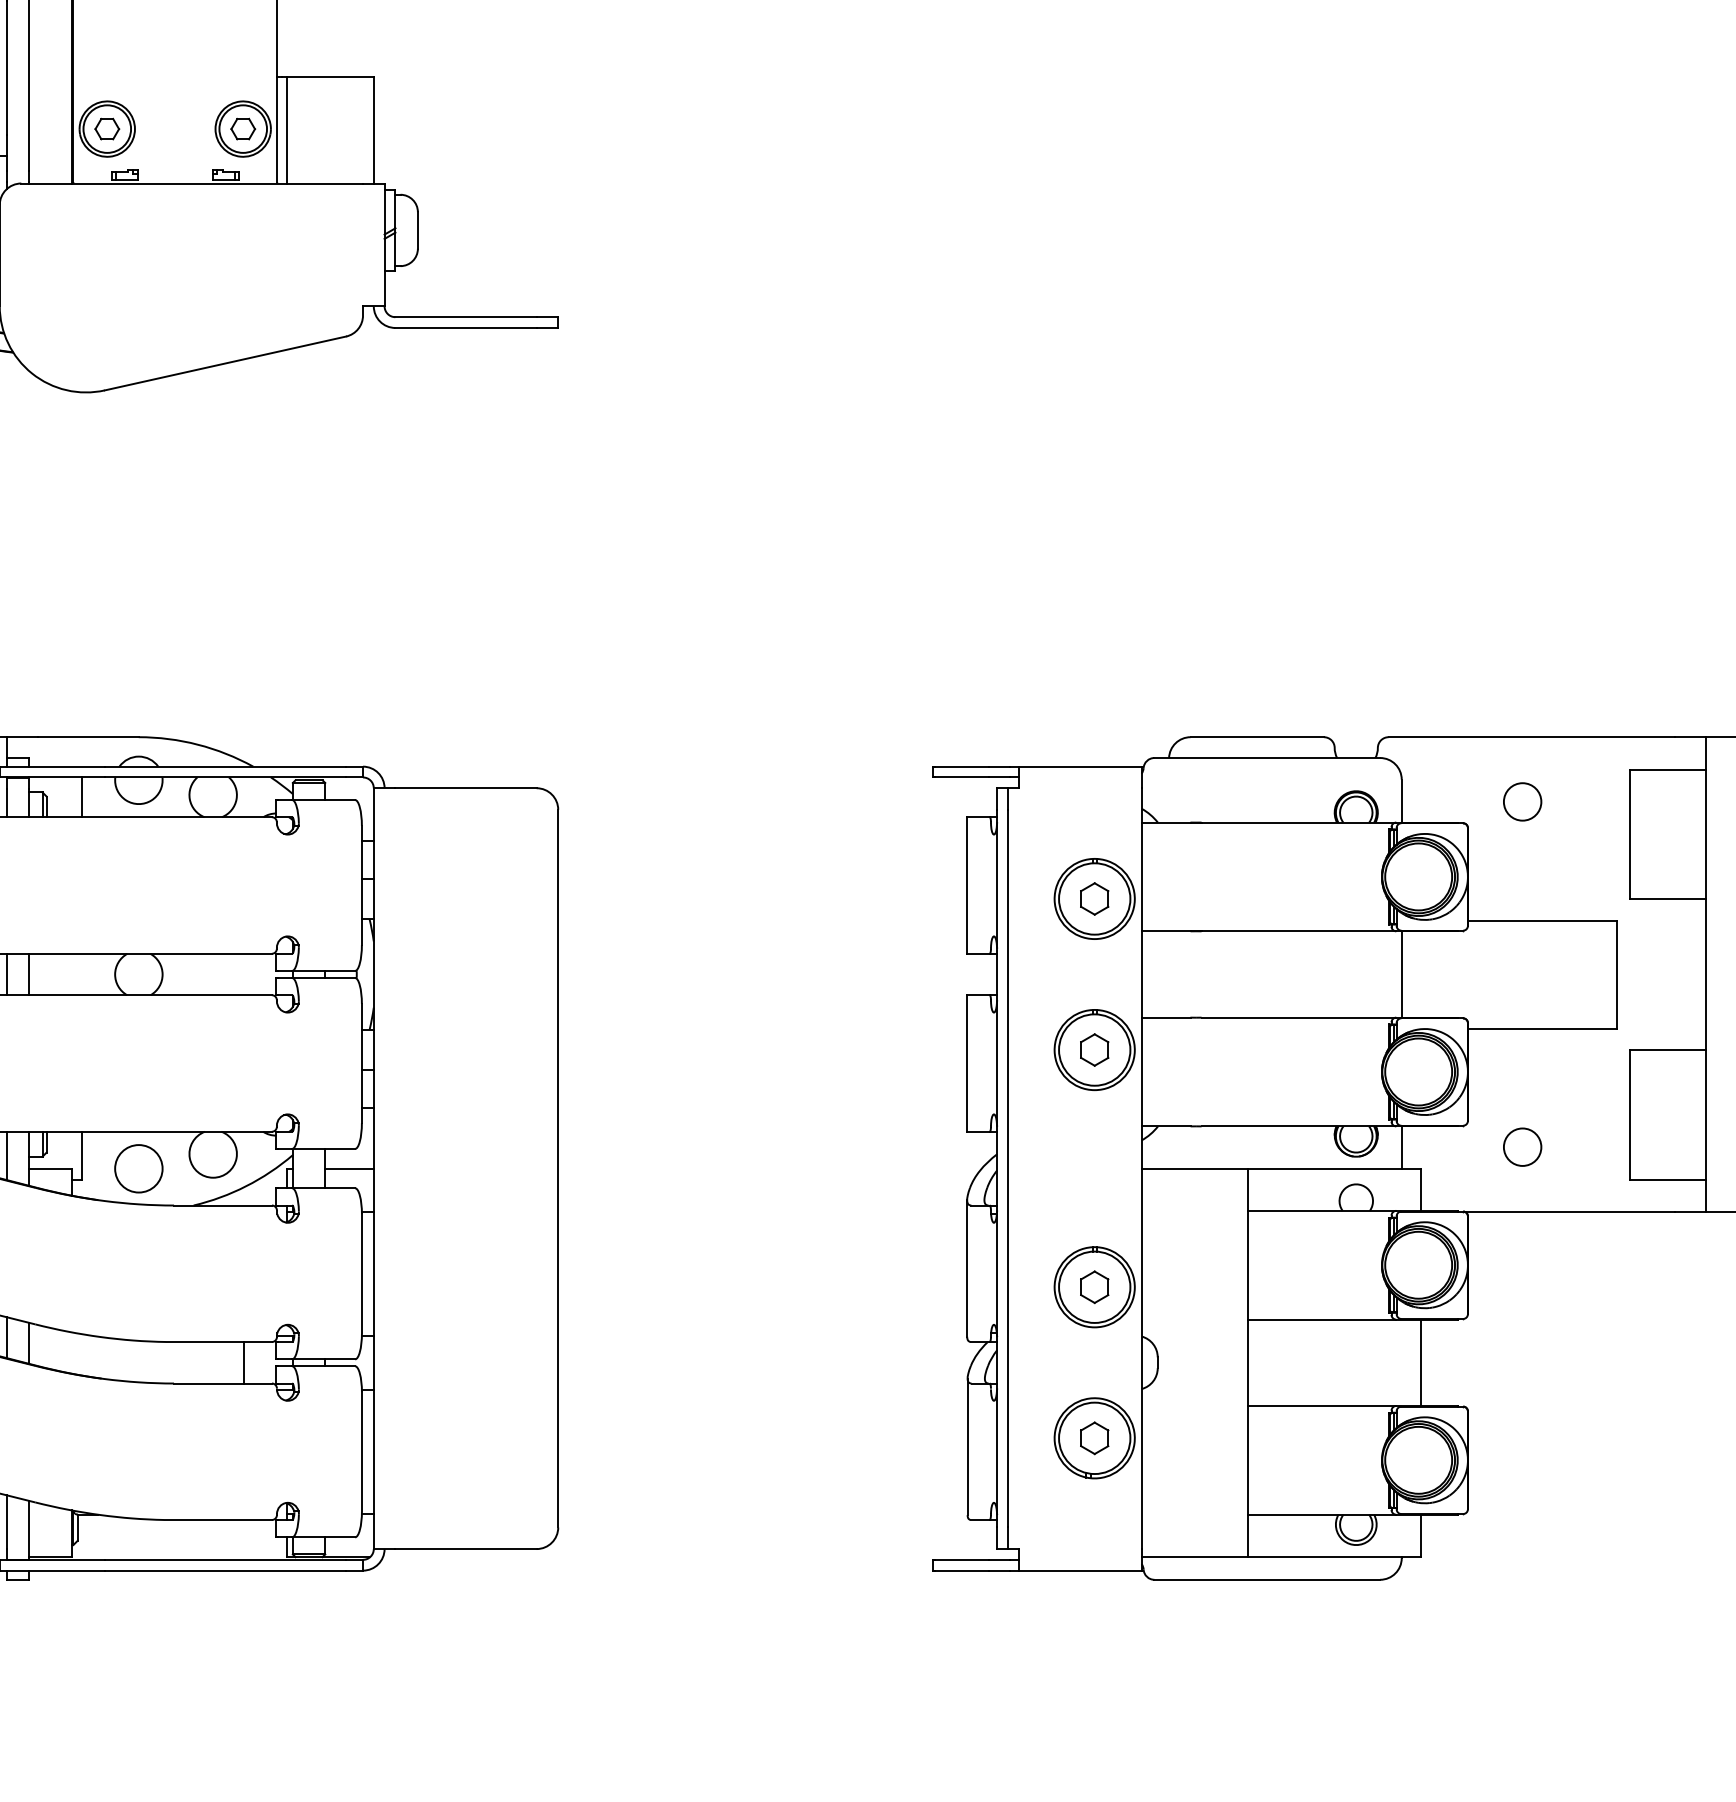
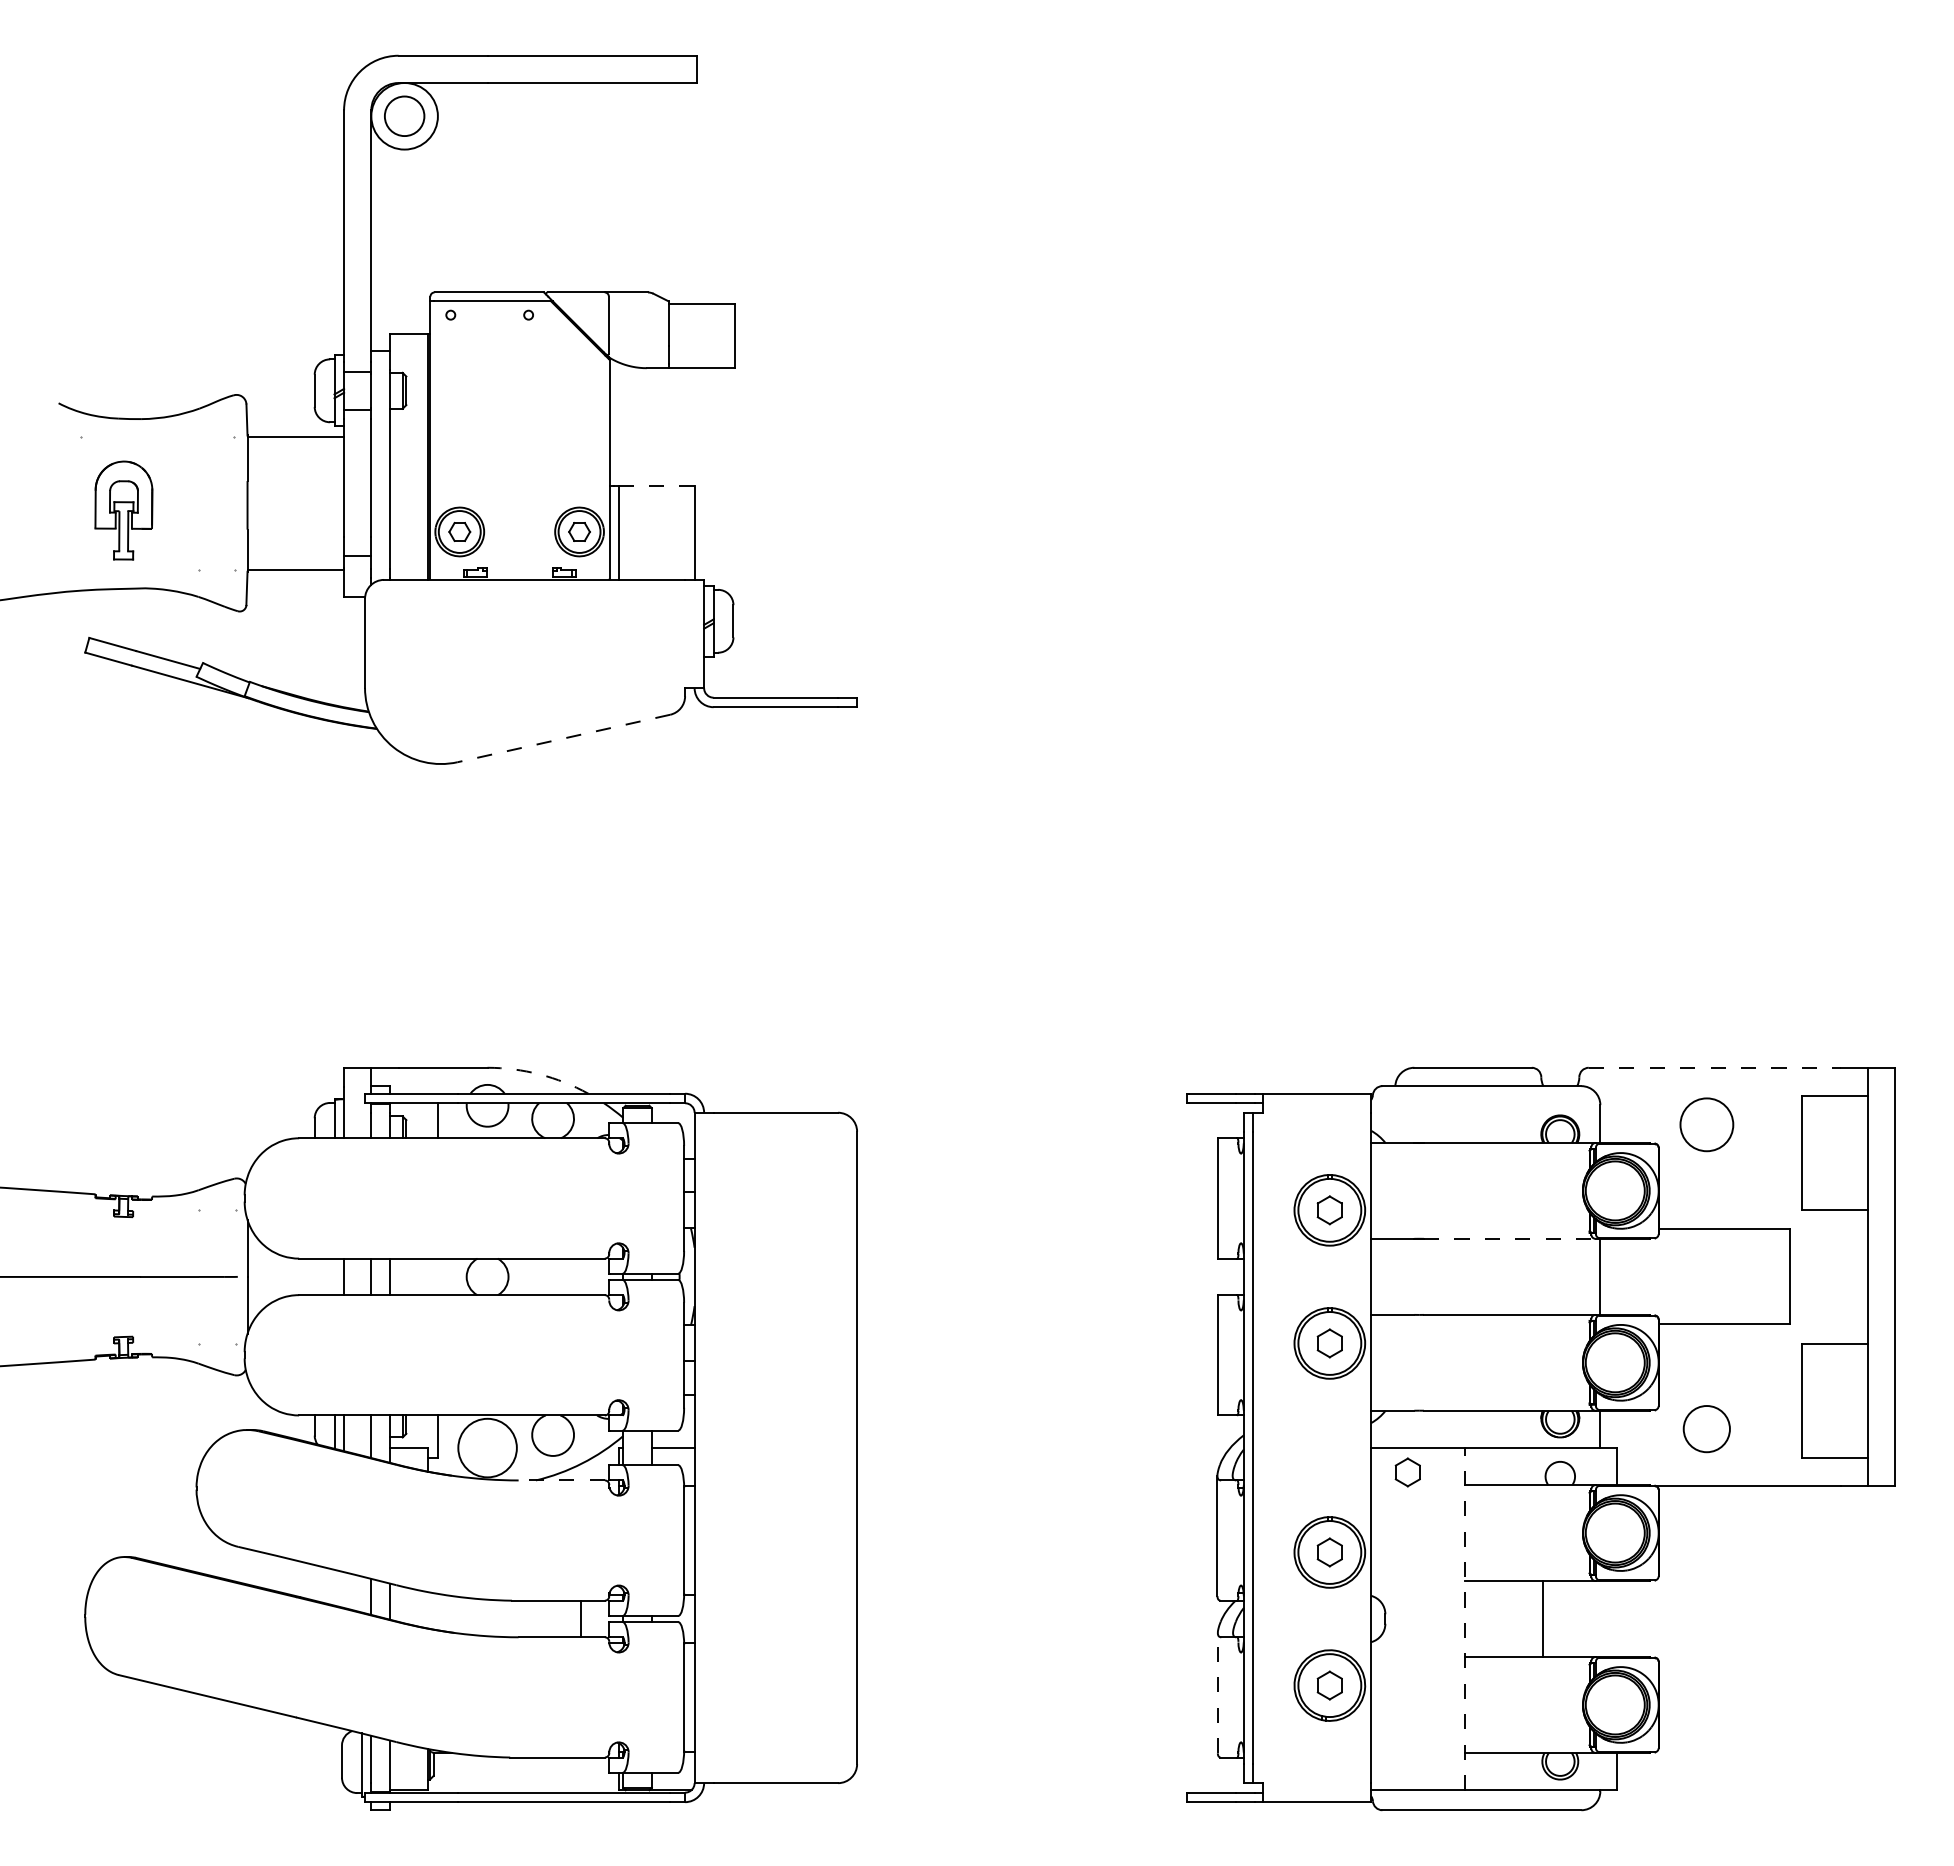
line: (330, 76) -> (656, 485), solid -> dashed
line: (224, 363) -> (563, 738), solid -> dashed
line: (1531, 736) -> (1714, 1067), solid -> dashed
arc: (197, 744) -> (539, 1074), solid -> dashed
circle: (1522, 801) -> (1706, 1124), size x1.6
line: (1298, 930) -> (1509, 1238), solid -> dashed
circle: (1522, 1146) -> (1706, 1428), size x1.4
circle: (138, 1169) -> (487, 1448), size x1.4
part: (1182, 1196) -> (1407, 1472), added
line: (222, 1205) -> (561, 1480), solid -> dashed
line: (1248, 1362) -> (1465, 1618), solid -> dashed
line: (1421, 1363) -> (1543, 1619), moved
line: (967, 1446) -> (1217, 1692), solid -> dashed

